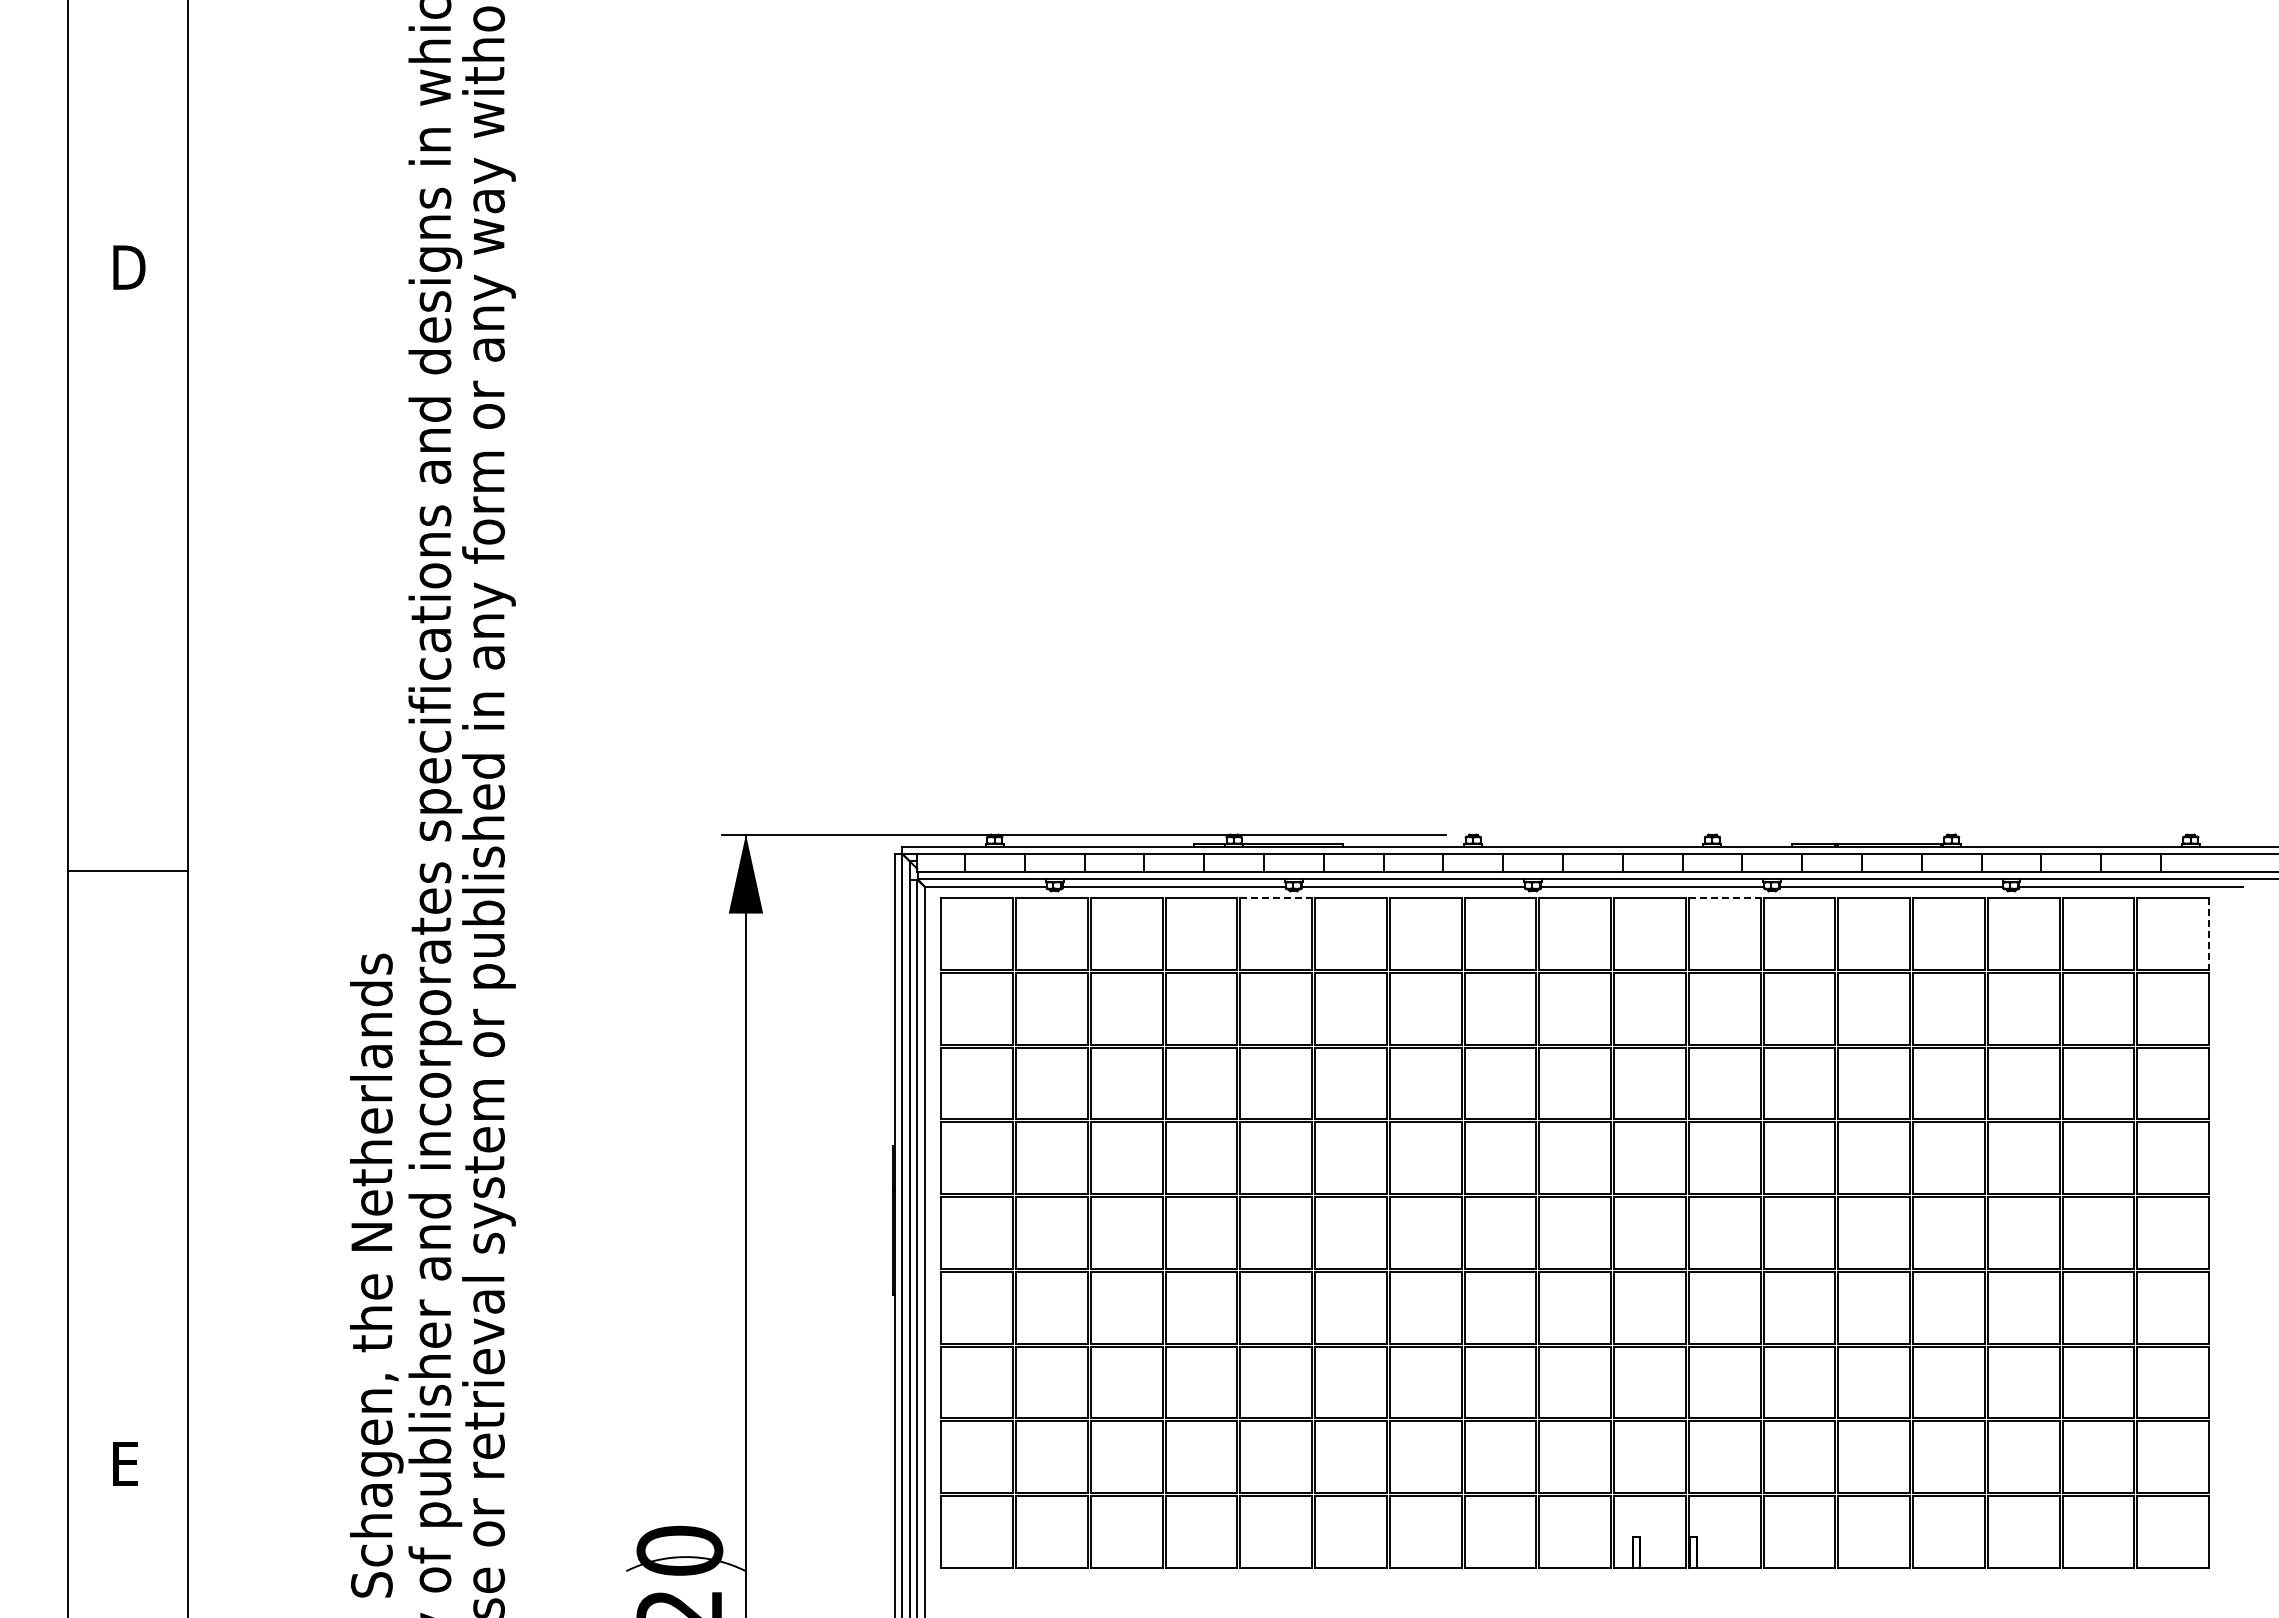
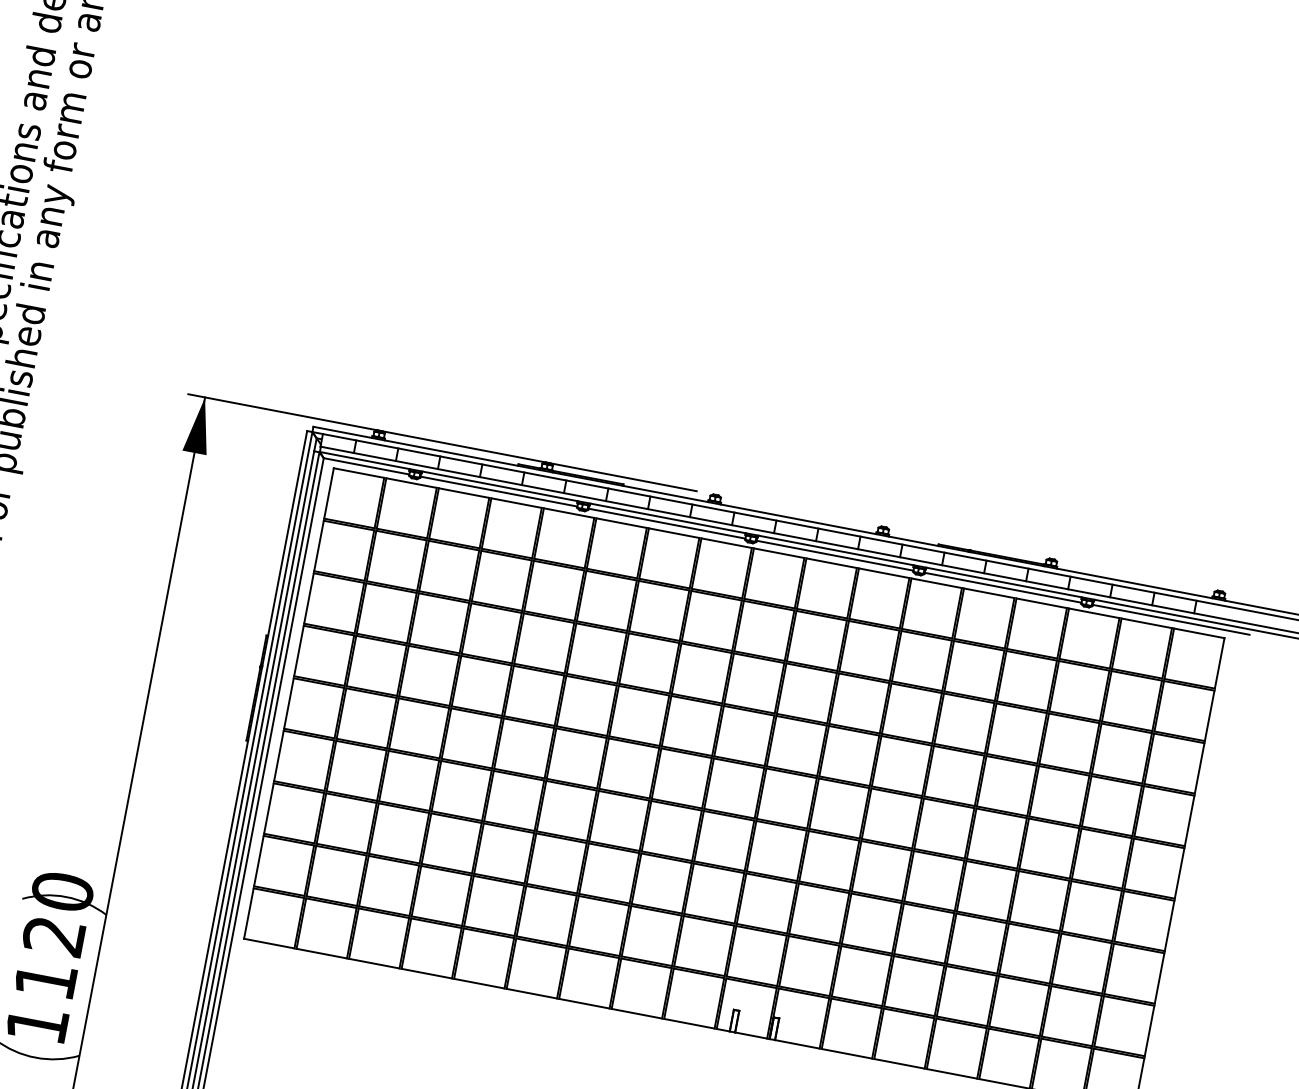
line: (1276, 898) -> (569, 513), dashed -> solid
line: (1724, 898) -> (883, 573), dashed -> solid
line: (2209, 933) -> (1220, 663), dashed -> solid

